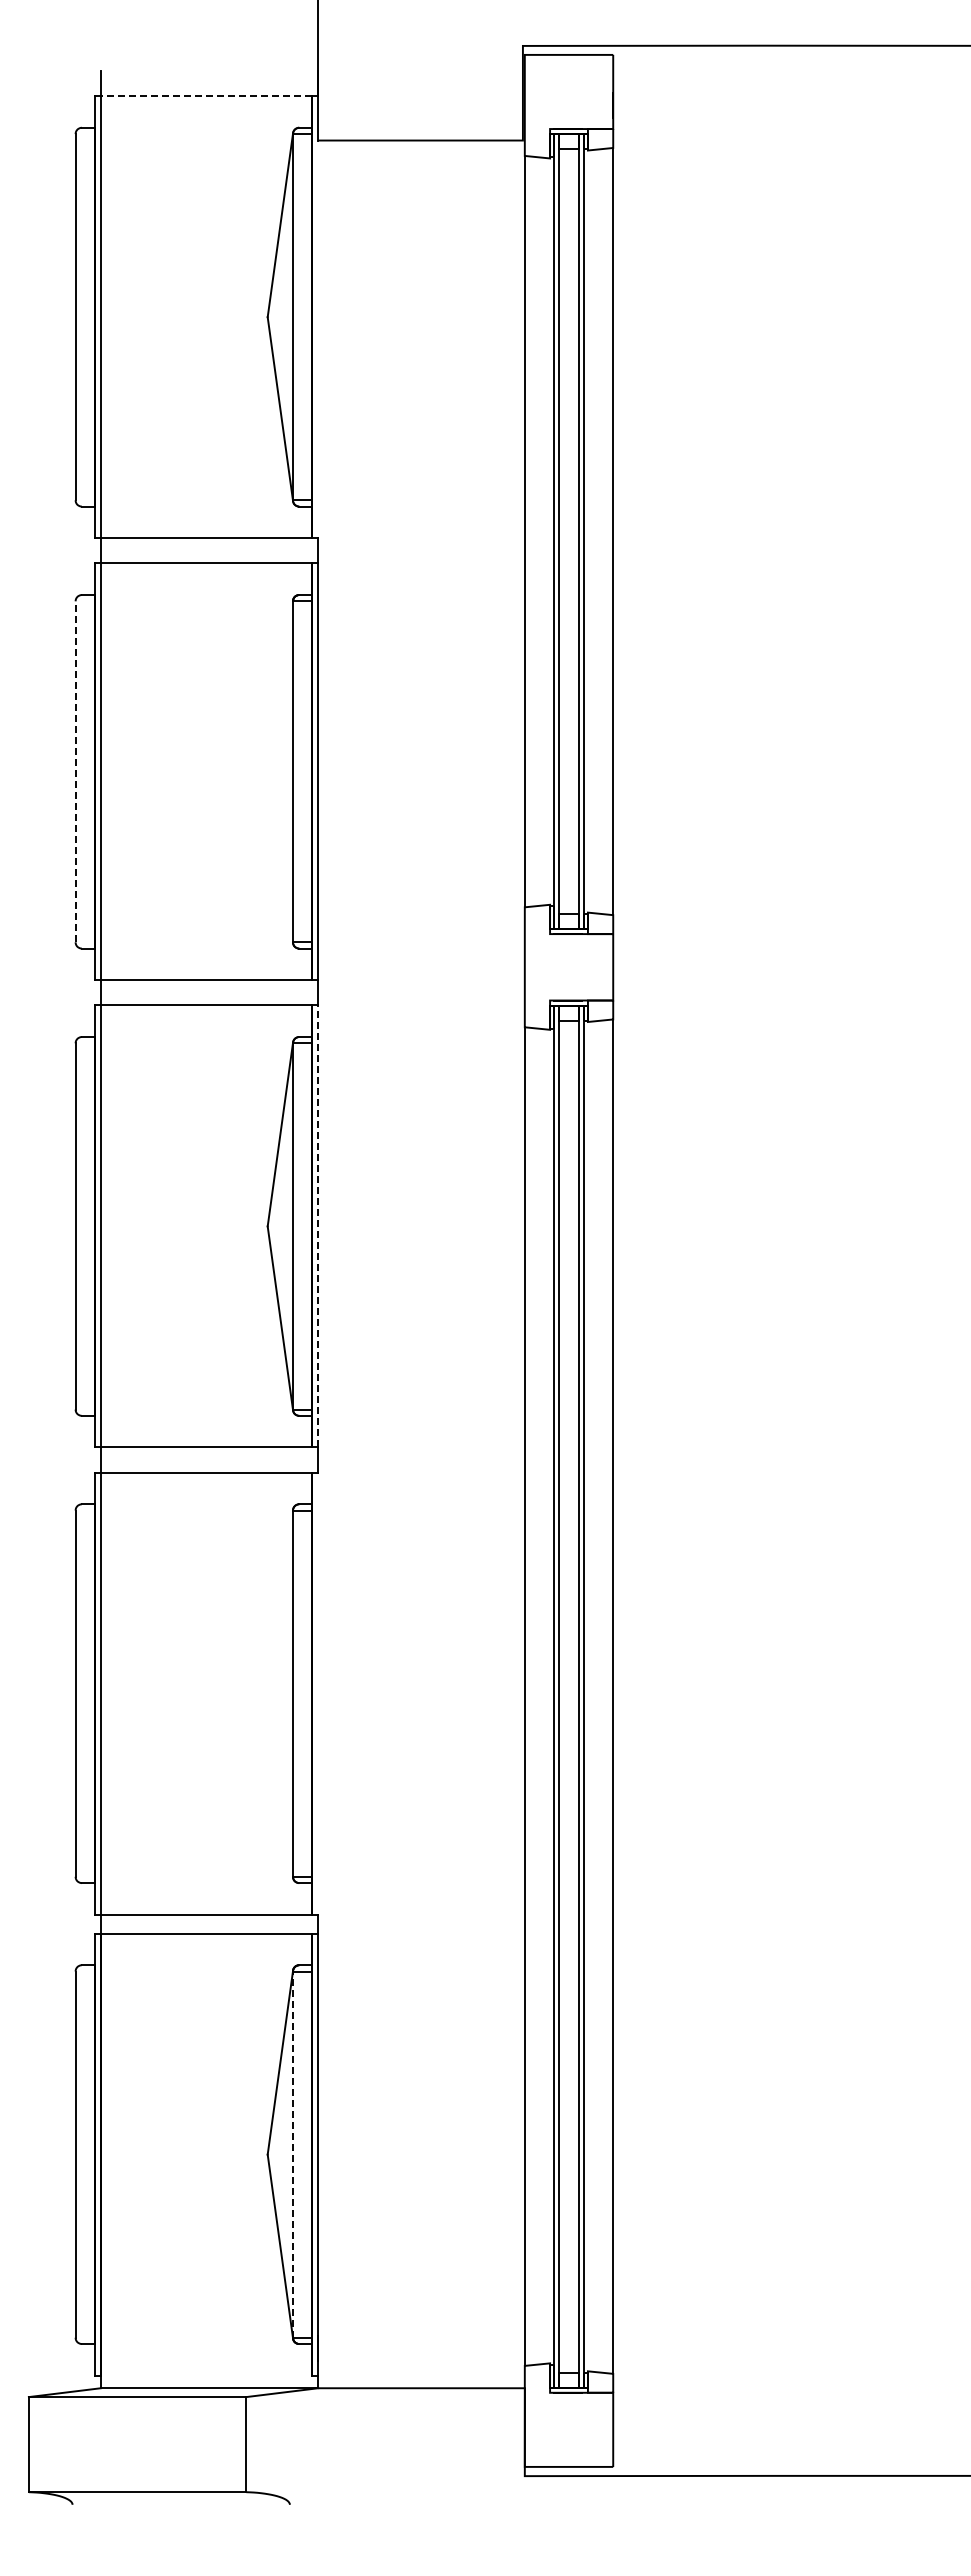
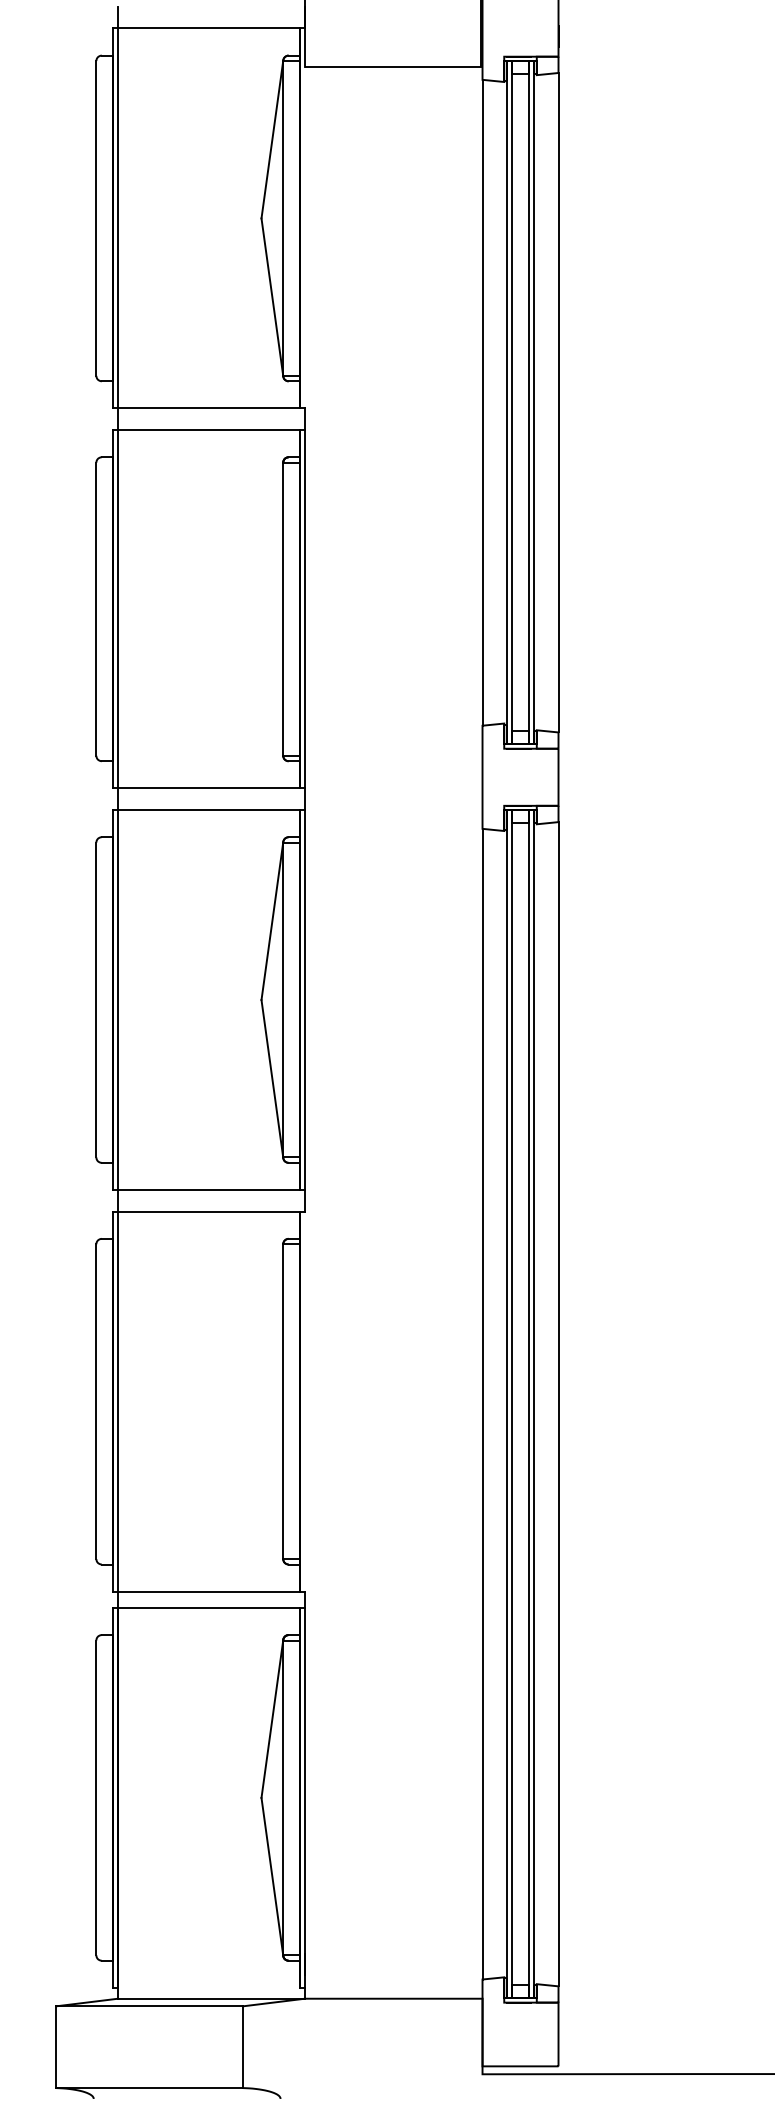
line: (206, 96) -> (208, 28), dashed -> solid
line: (75, 771) -> (96, 608), dashed -> solid
line: (318, 1226) -> (305, 1000), dashed -> solid
line: (292, 2154) -> (282, 1797), dashed -> solid

